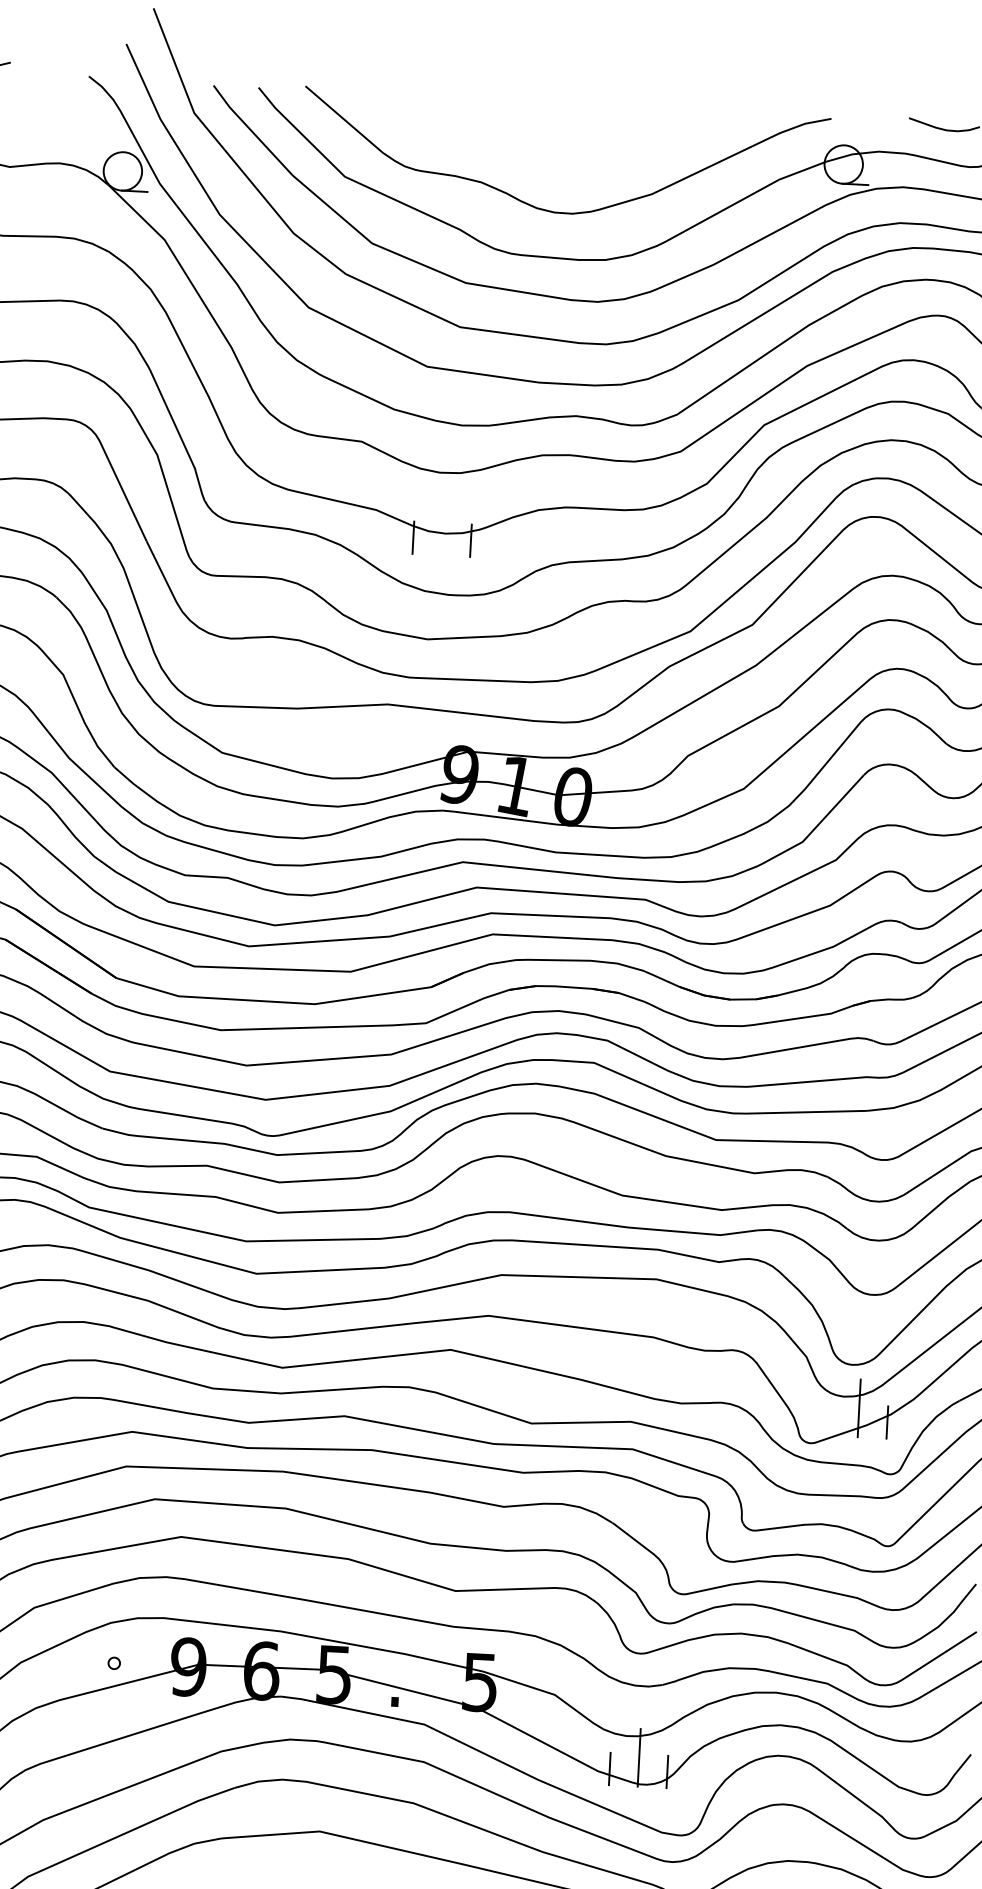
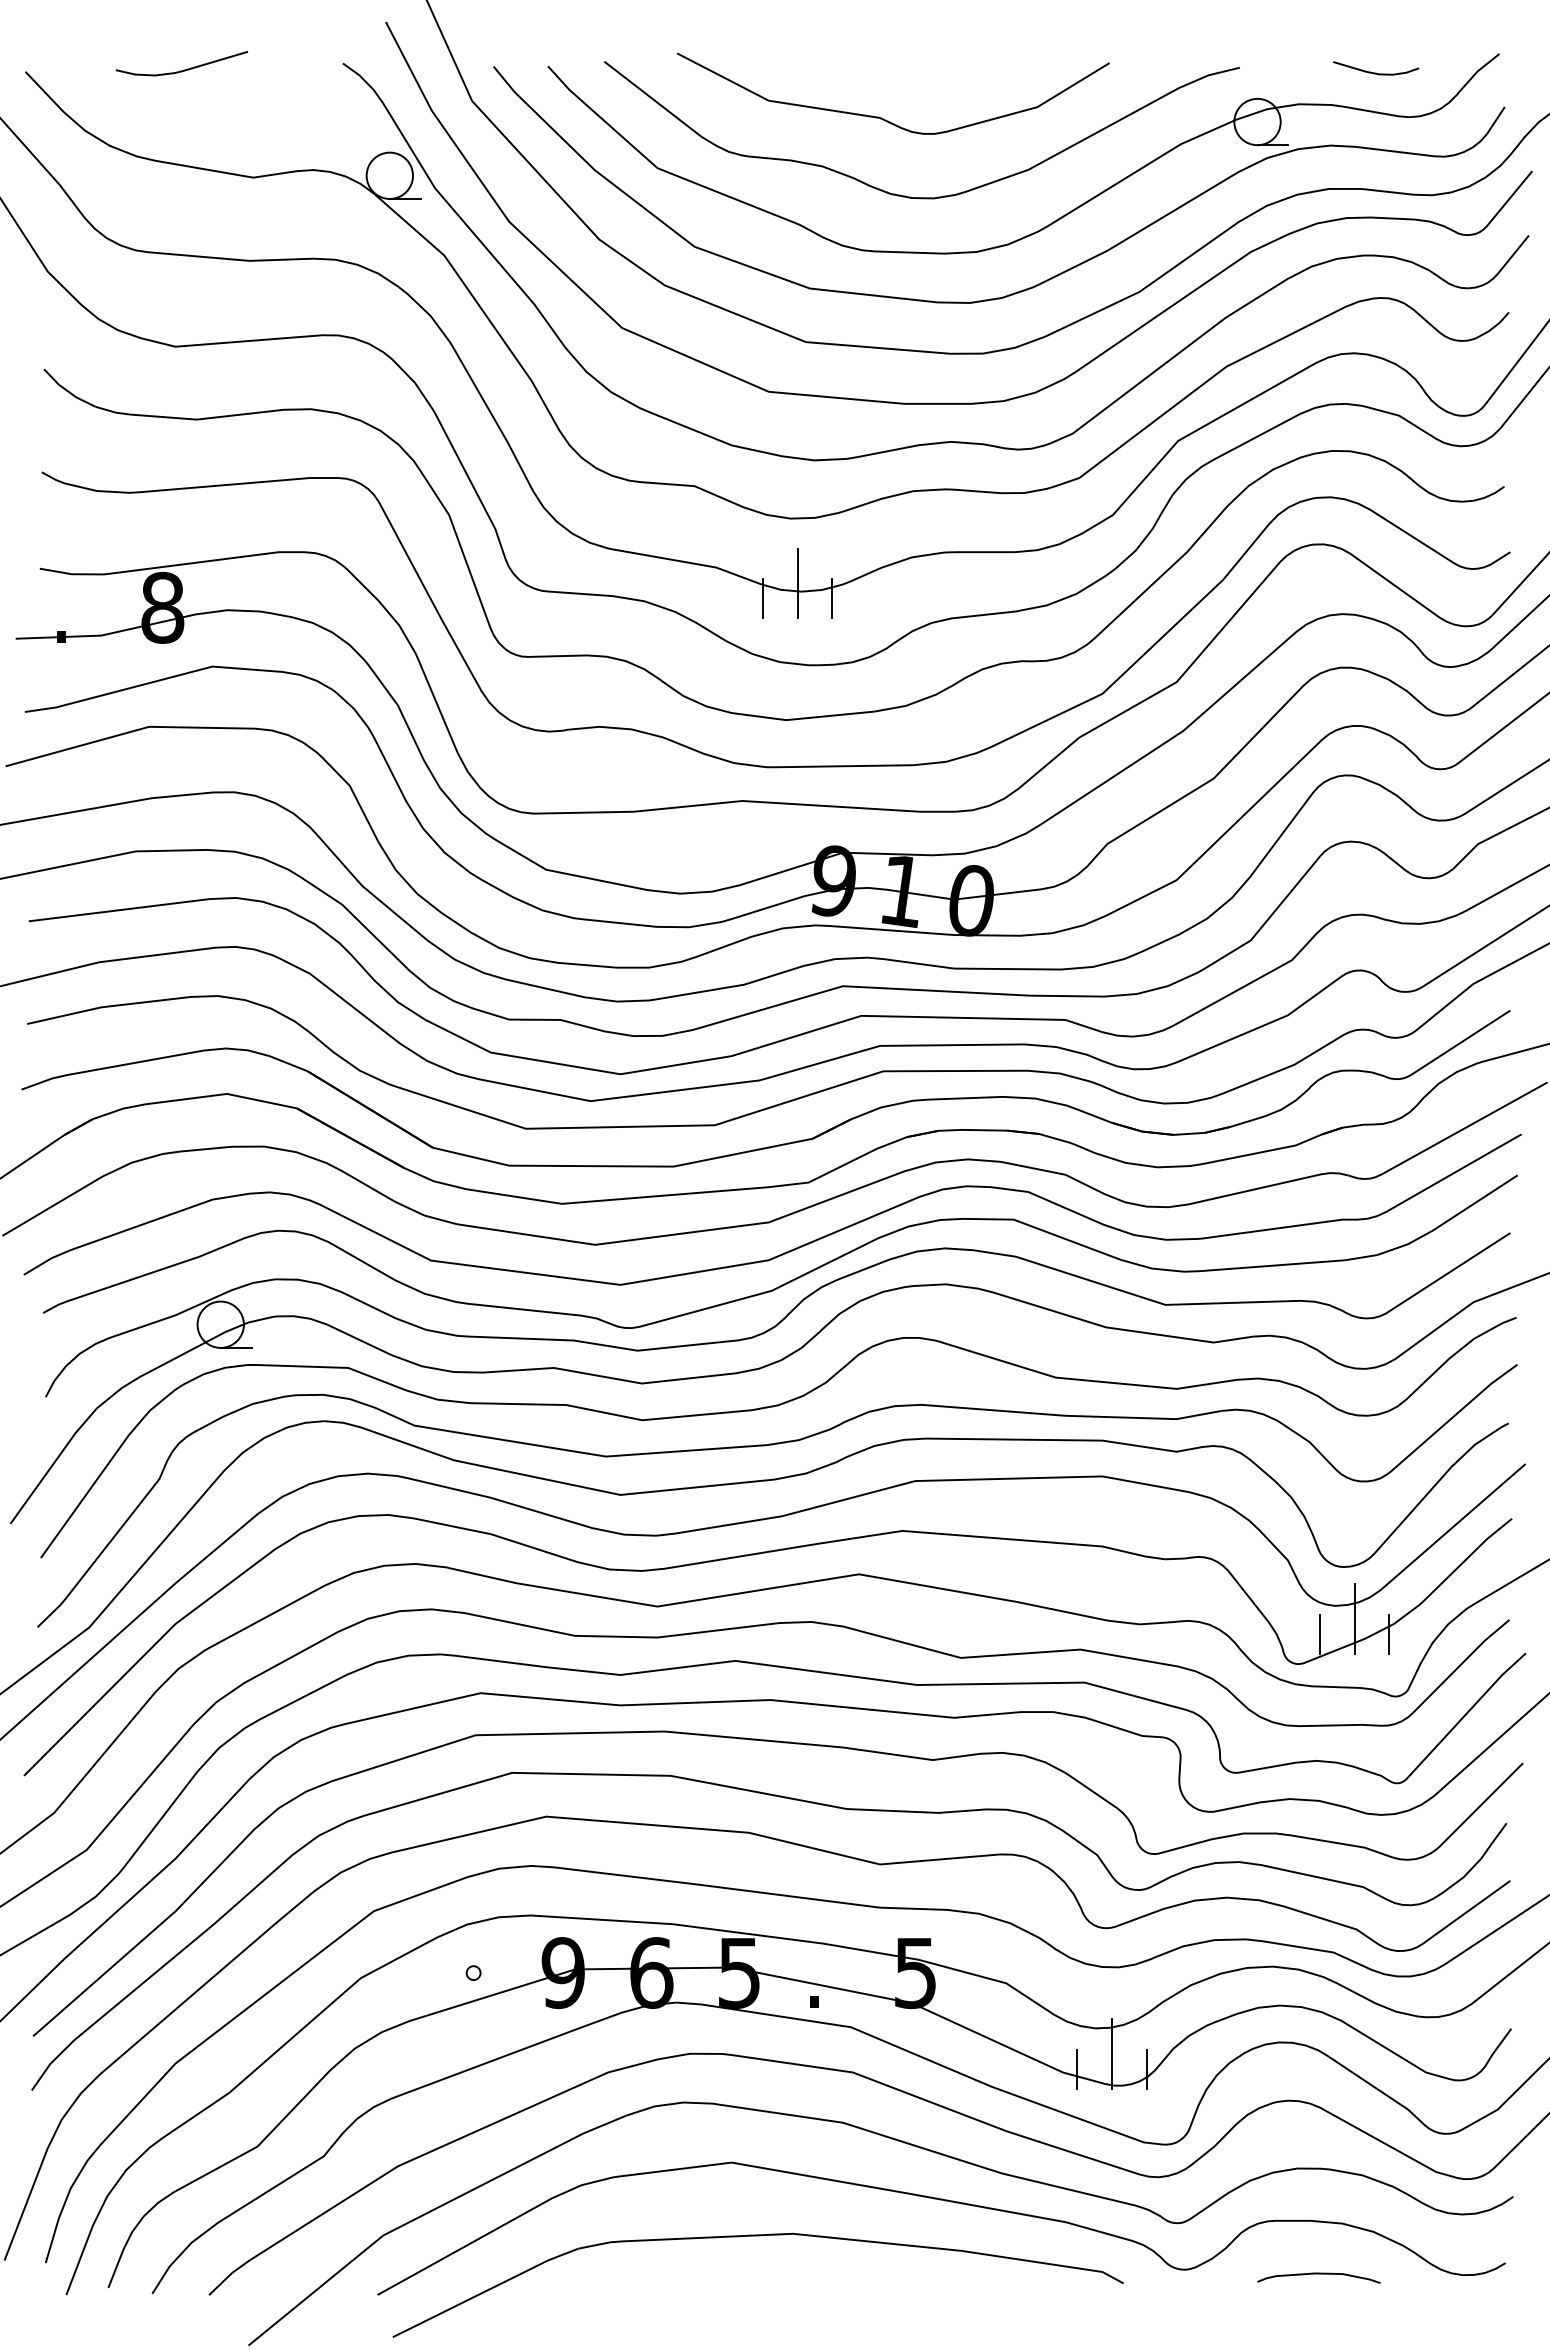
curve: (532, 144) -> (881, 117), added
line: (442, 526) -> (797, 583), added
line: (829, 1418) -> (1319, 1633), added

